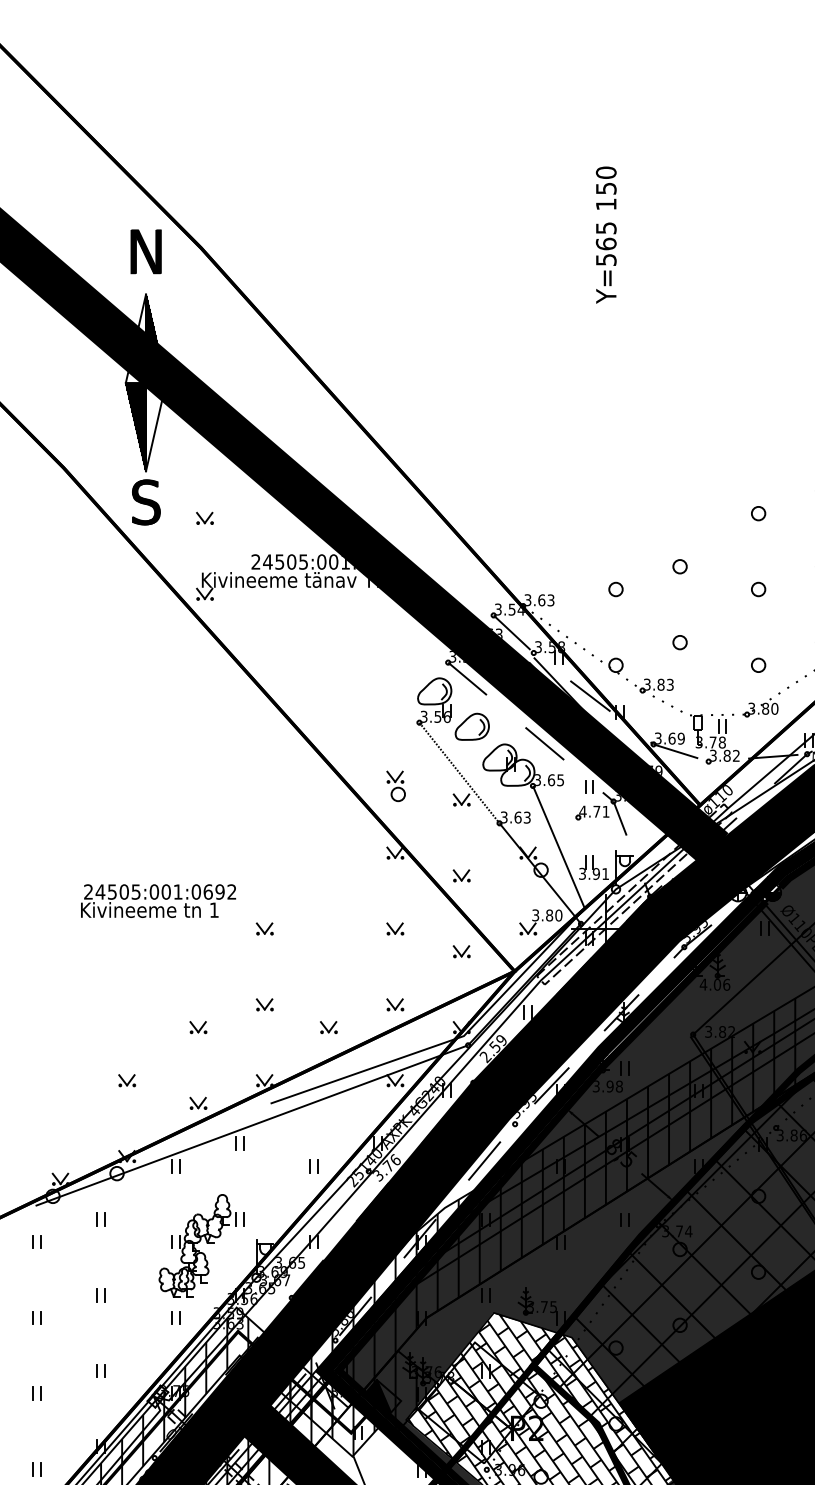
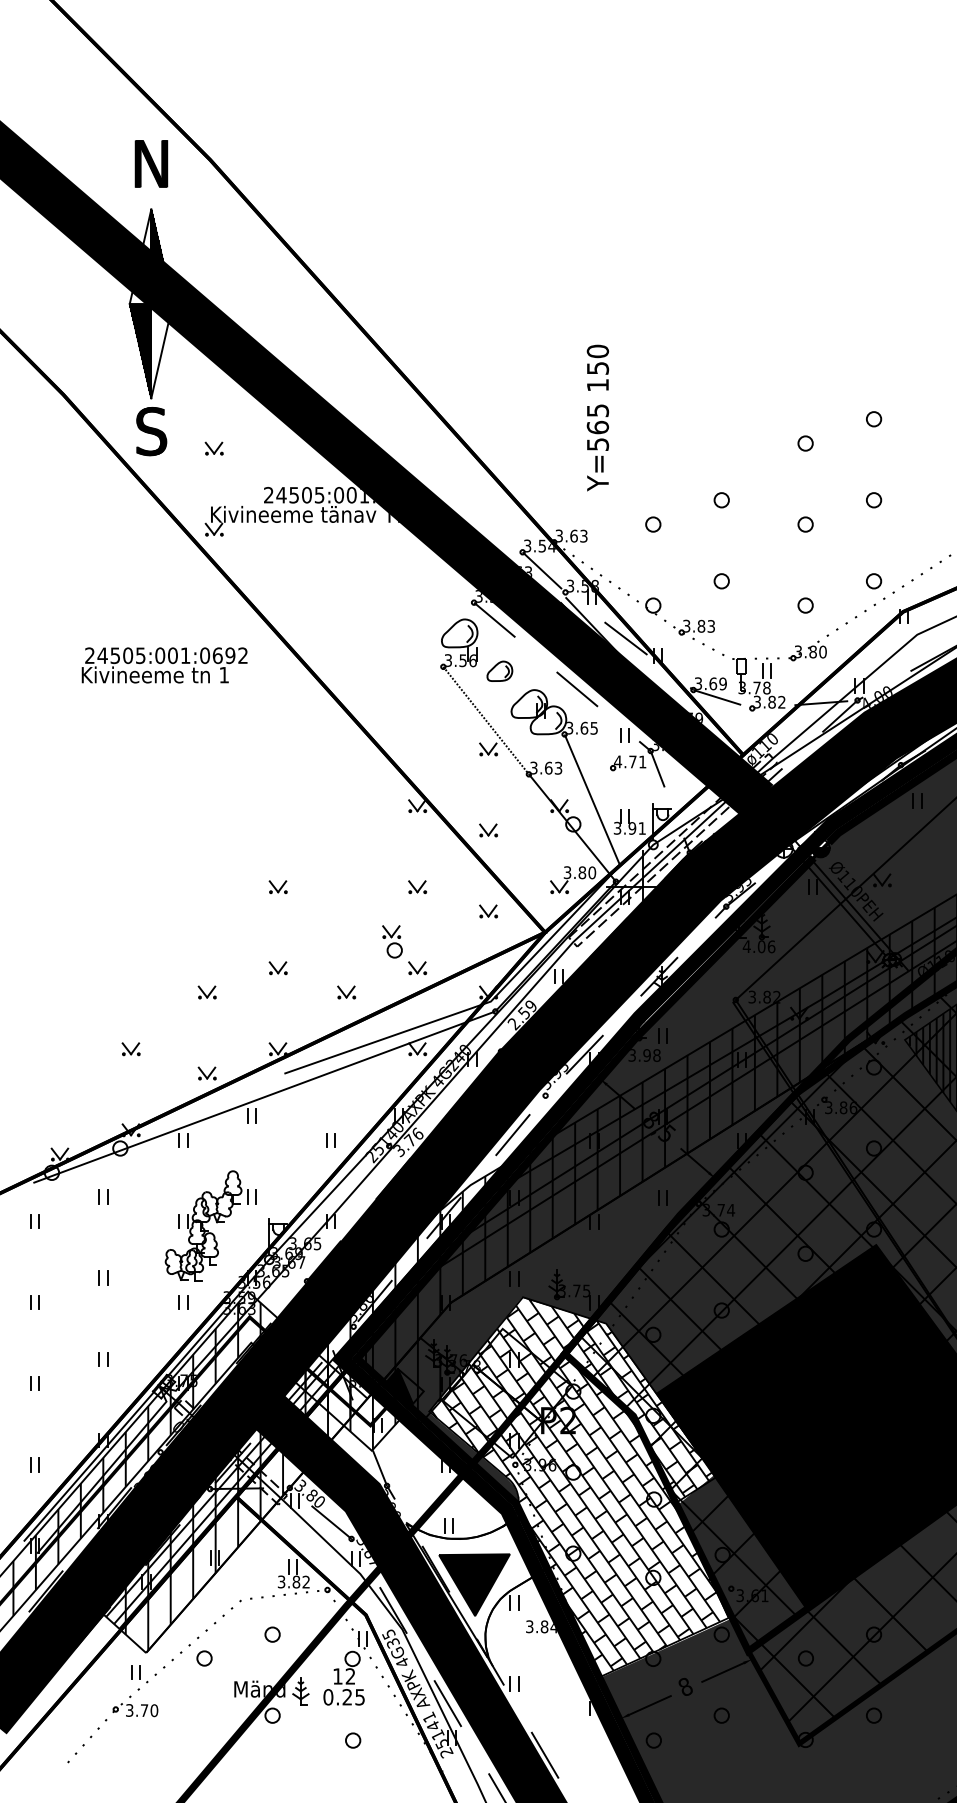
text: (605, 234) -> (597, 417), moved
part: (471, 727) -> (499, 671), size x0.7
part: (396, 786) -> (392, 941), moved
text: (158, 901) -> (164, 665), moved

